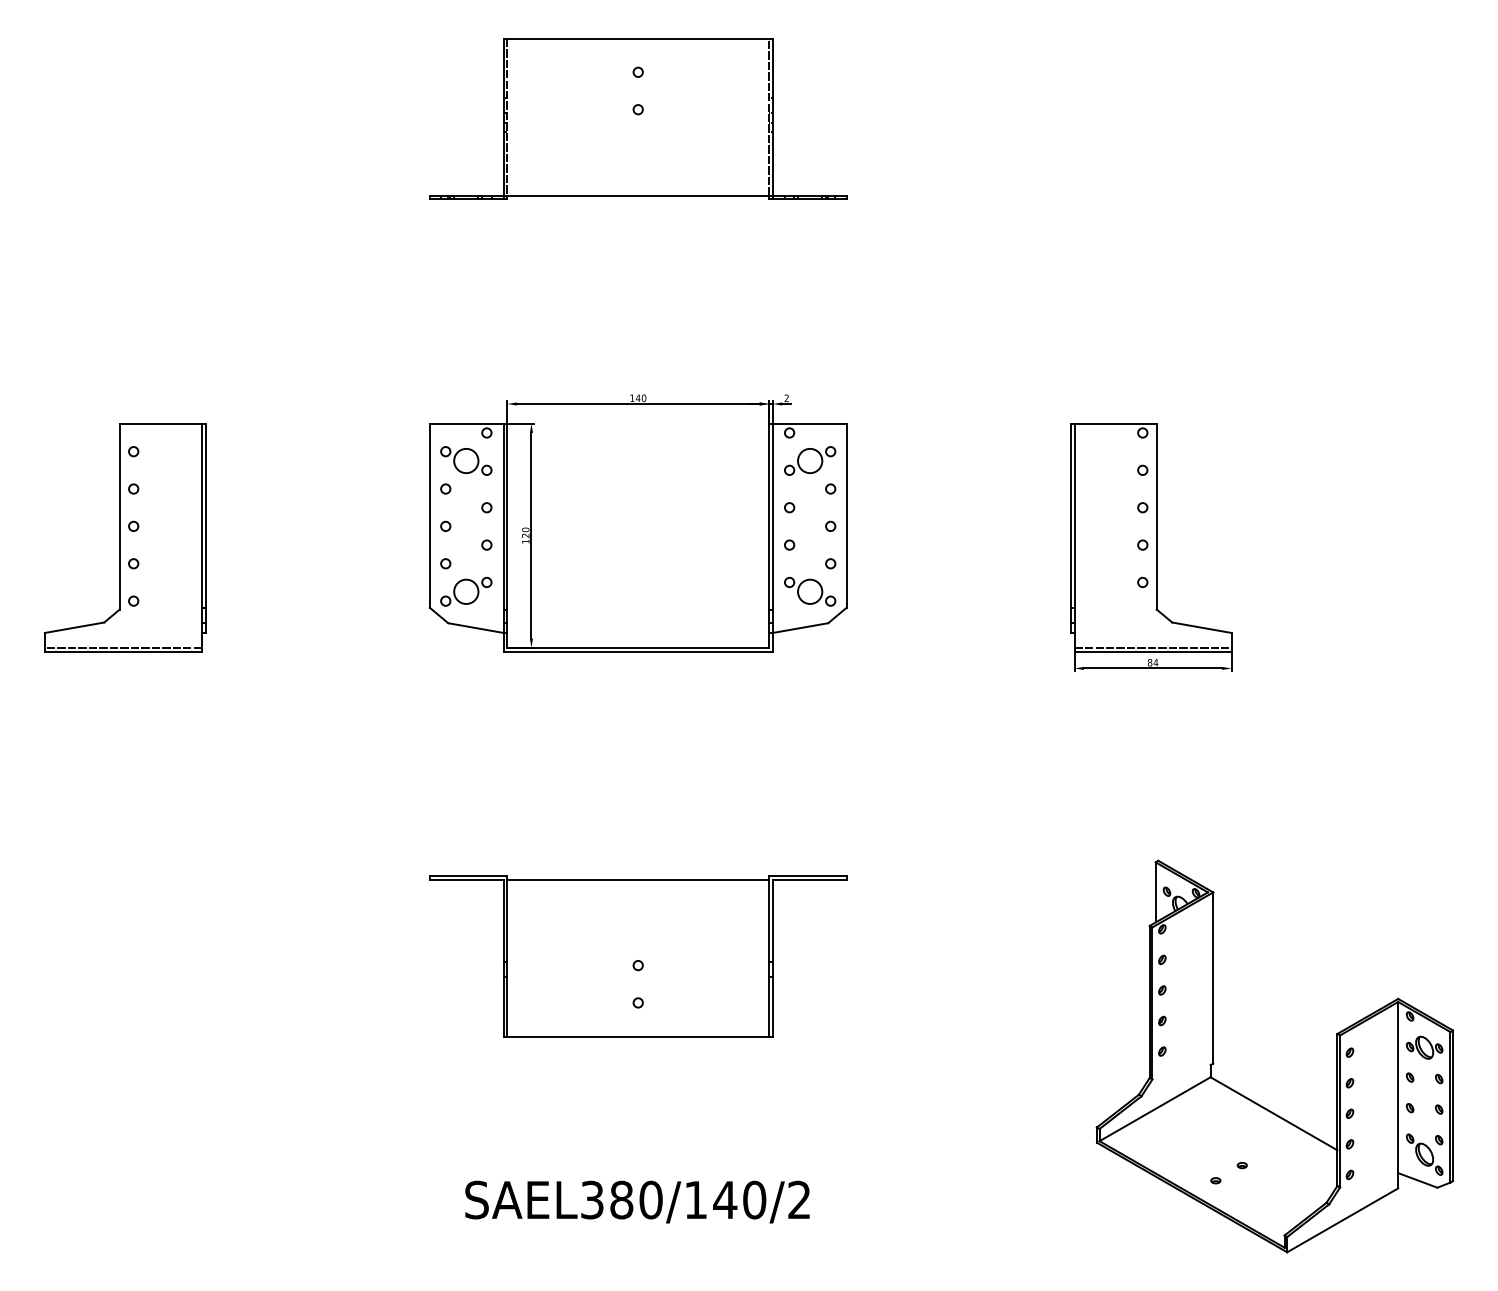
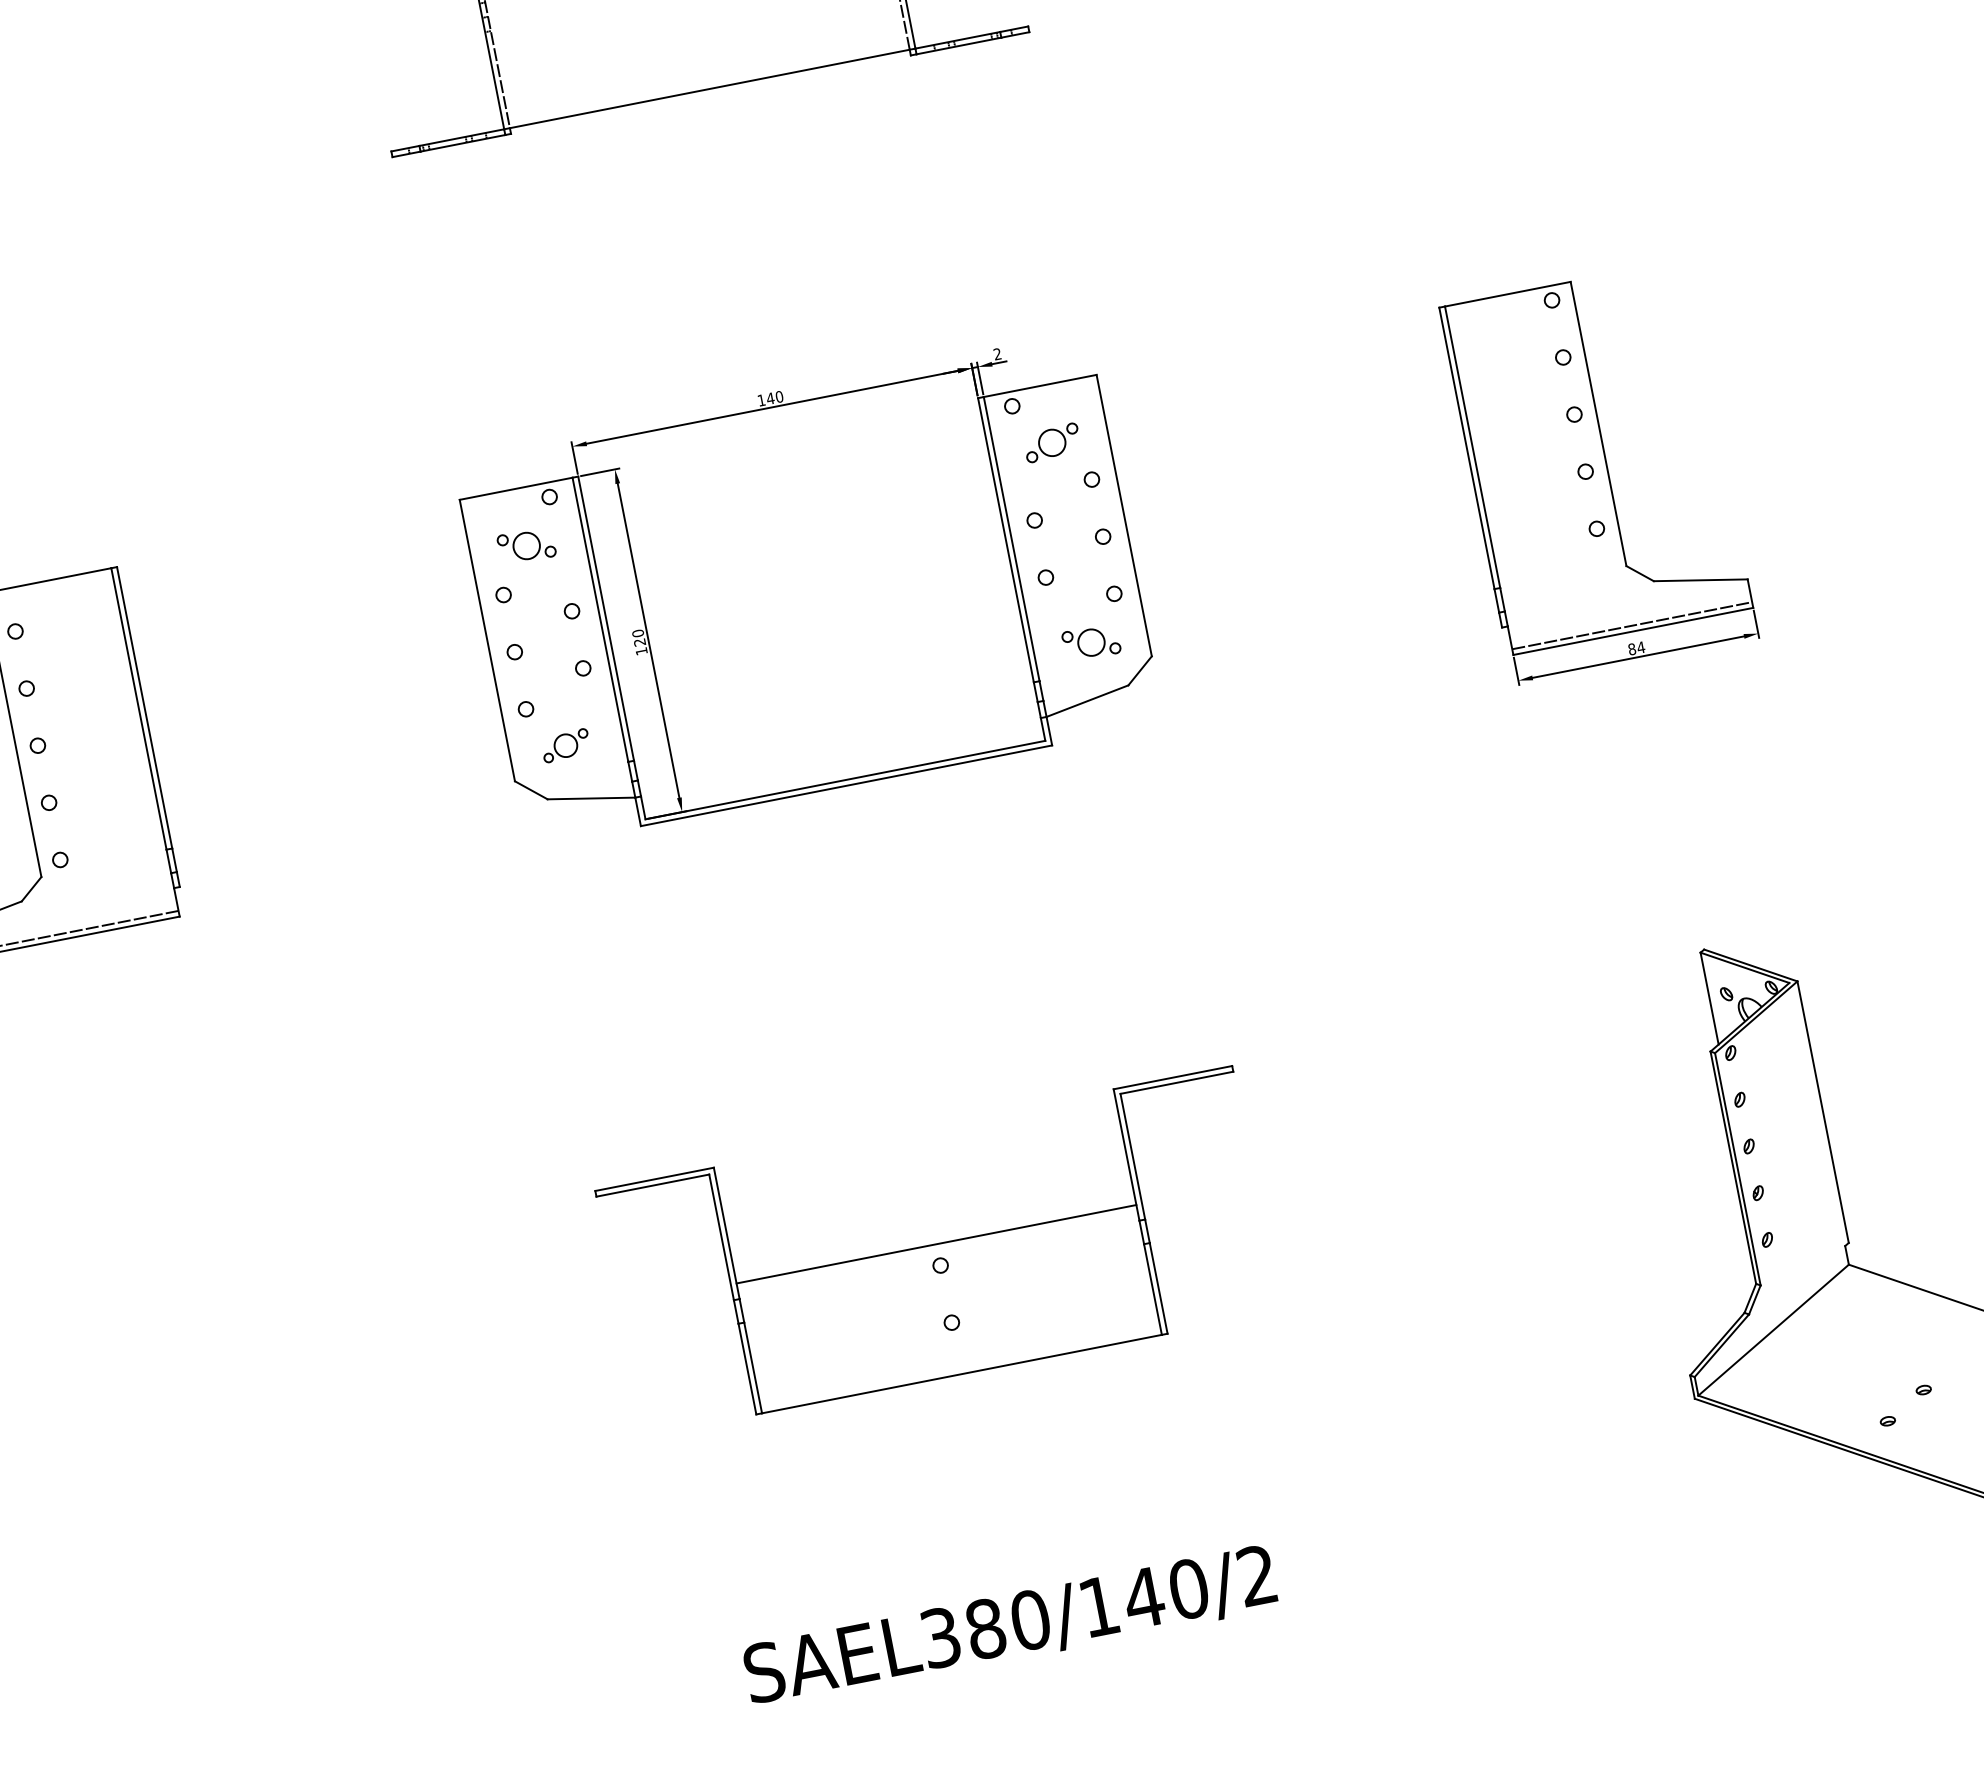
part: (466, 460) -> (526, 545), size x0.7
part: (810, 460) -> (1052, 442), size x0.7
part: (466, 591) -> (566, 745), size x0.6
part: (810, 591) -> (1091, 642), size x0.7
line: (638, 879) -> (936, 1244), moved

